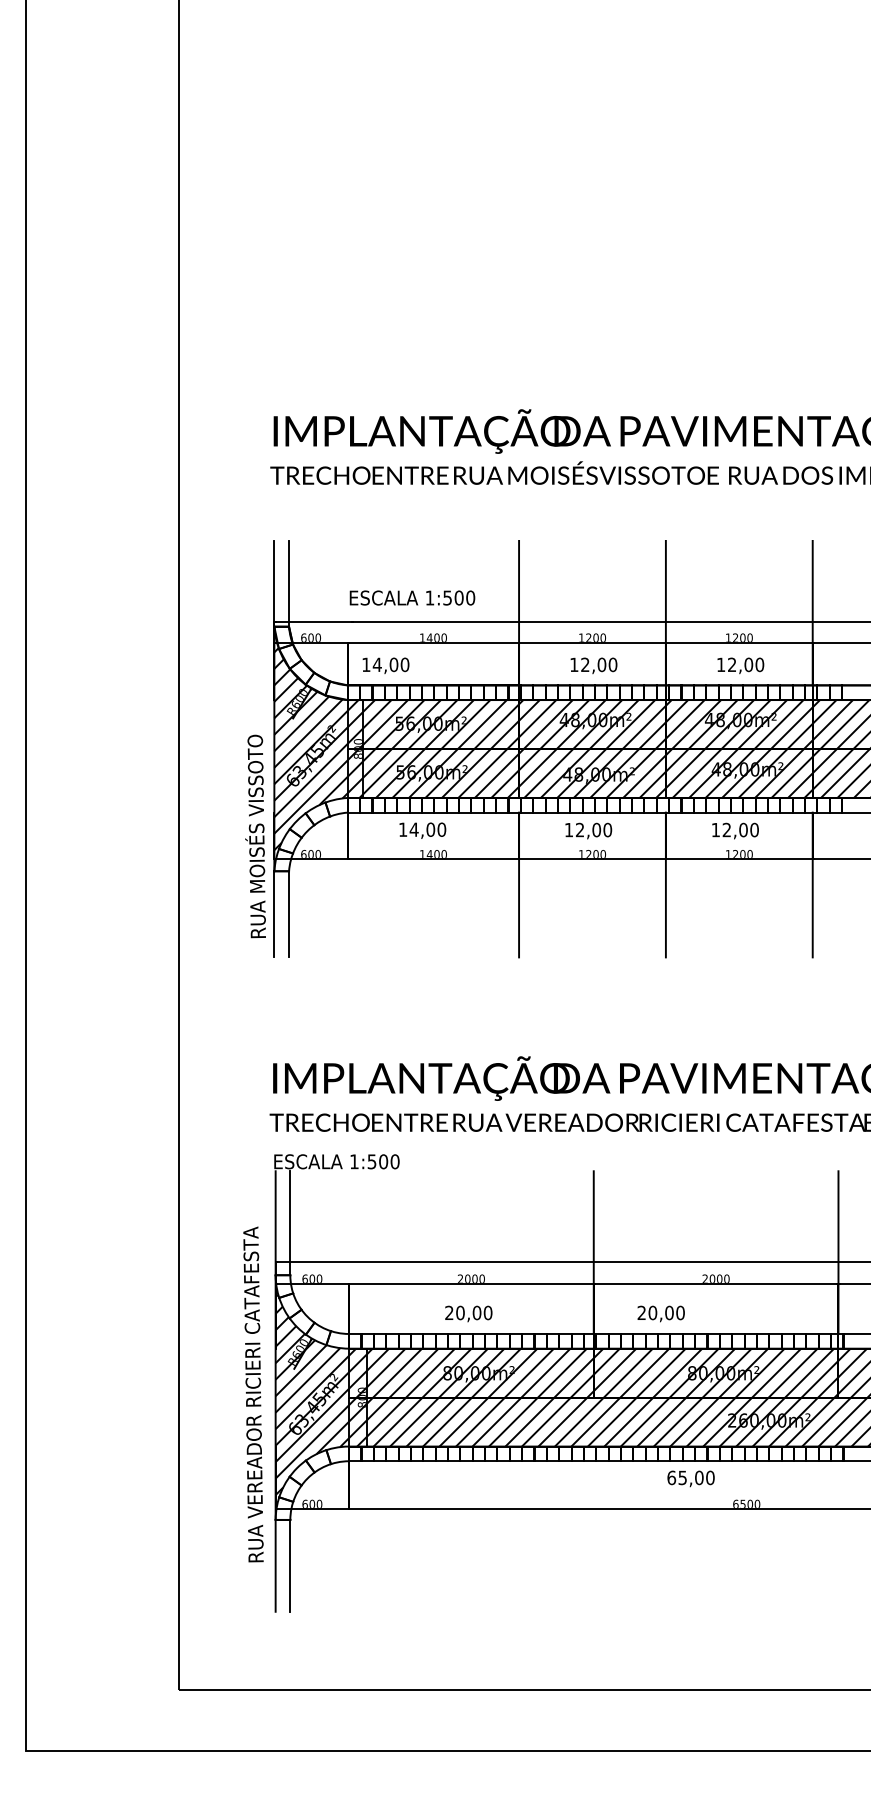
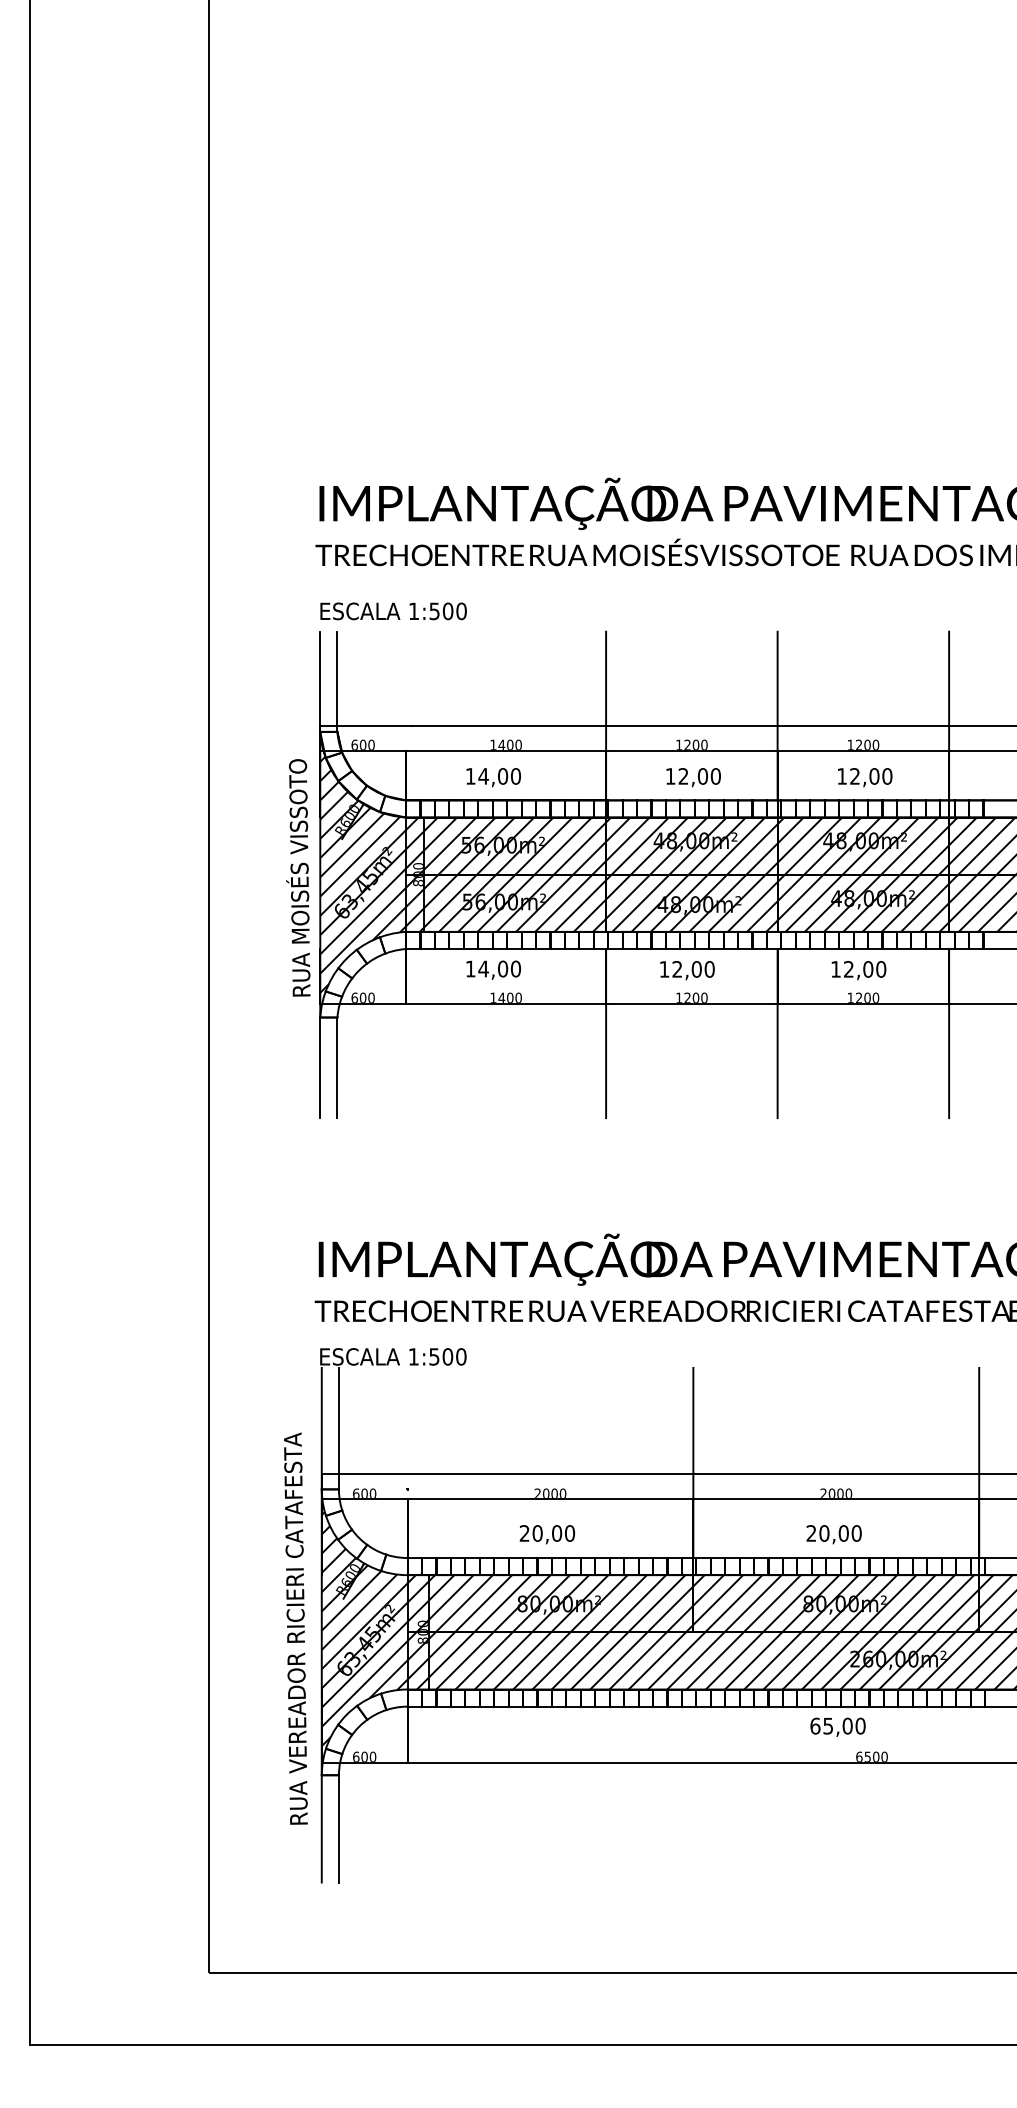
text: (412, 598) -> (393, 611), moved
text: (385, 665) -> (493, 777), moved
text: (255, 836) -> (298, 877), moved
text: (660, 1313) -> (833, 1534), moved
text: (690, 1478) -> (837, 1726), moved

